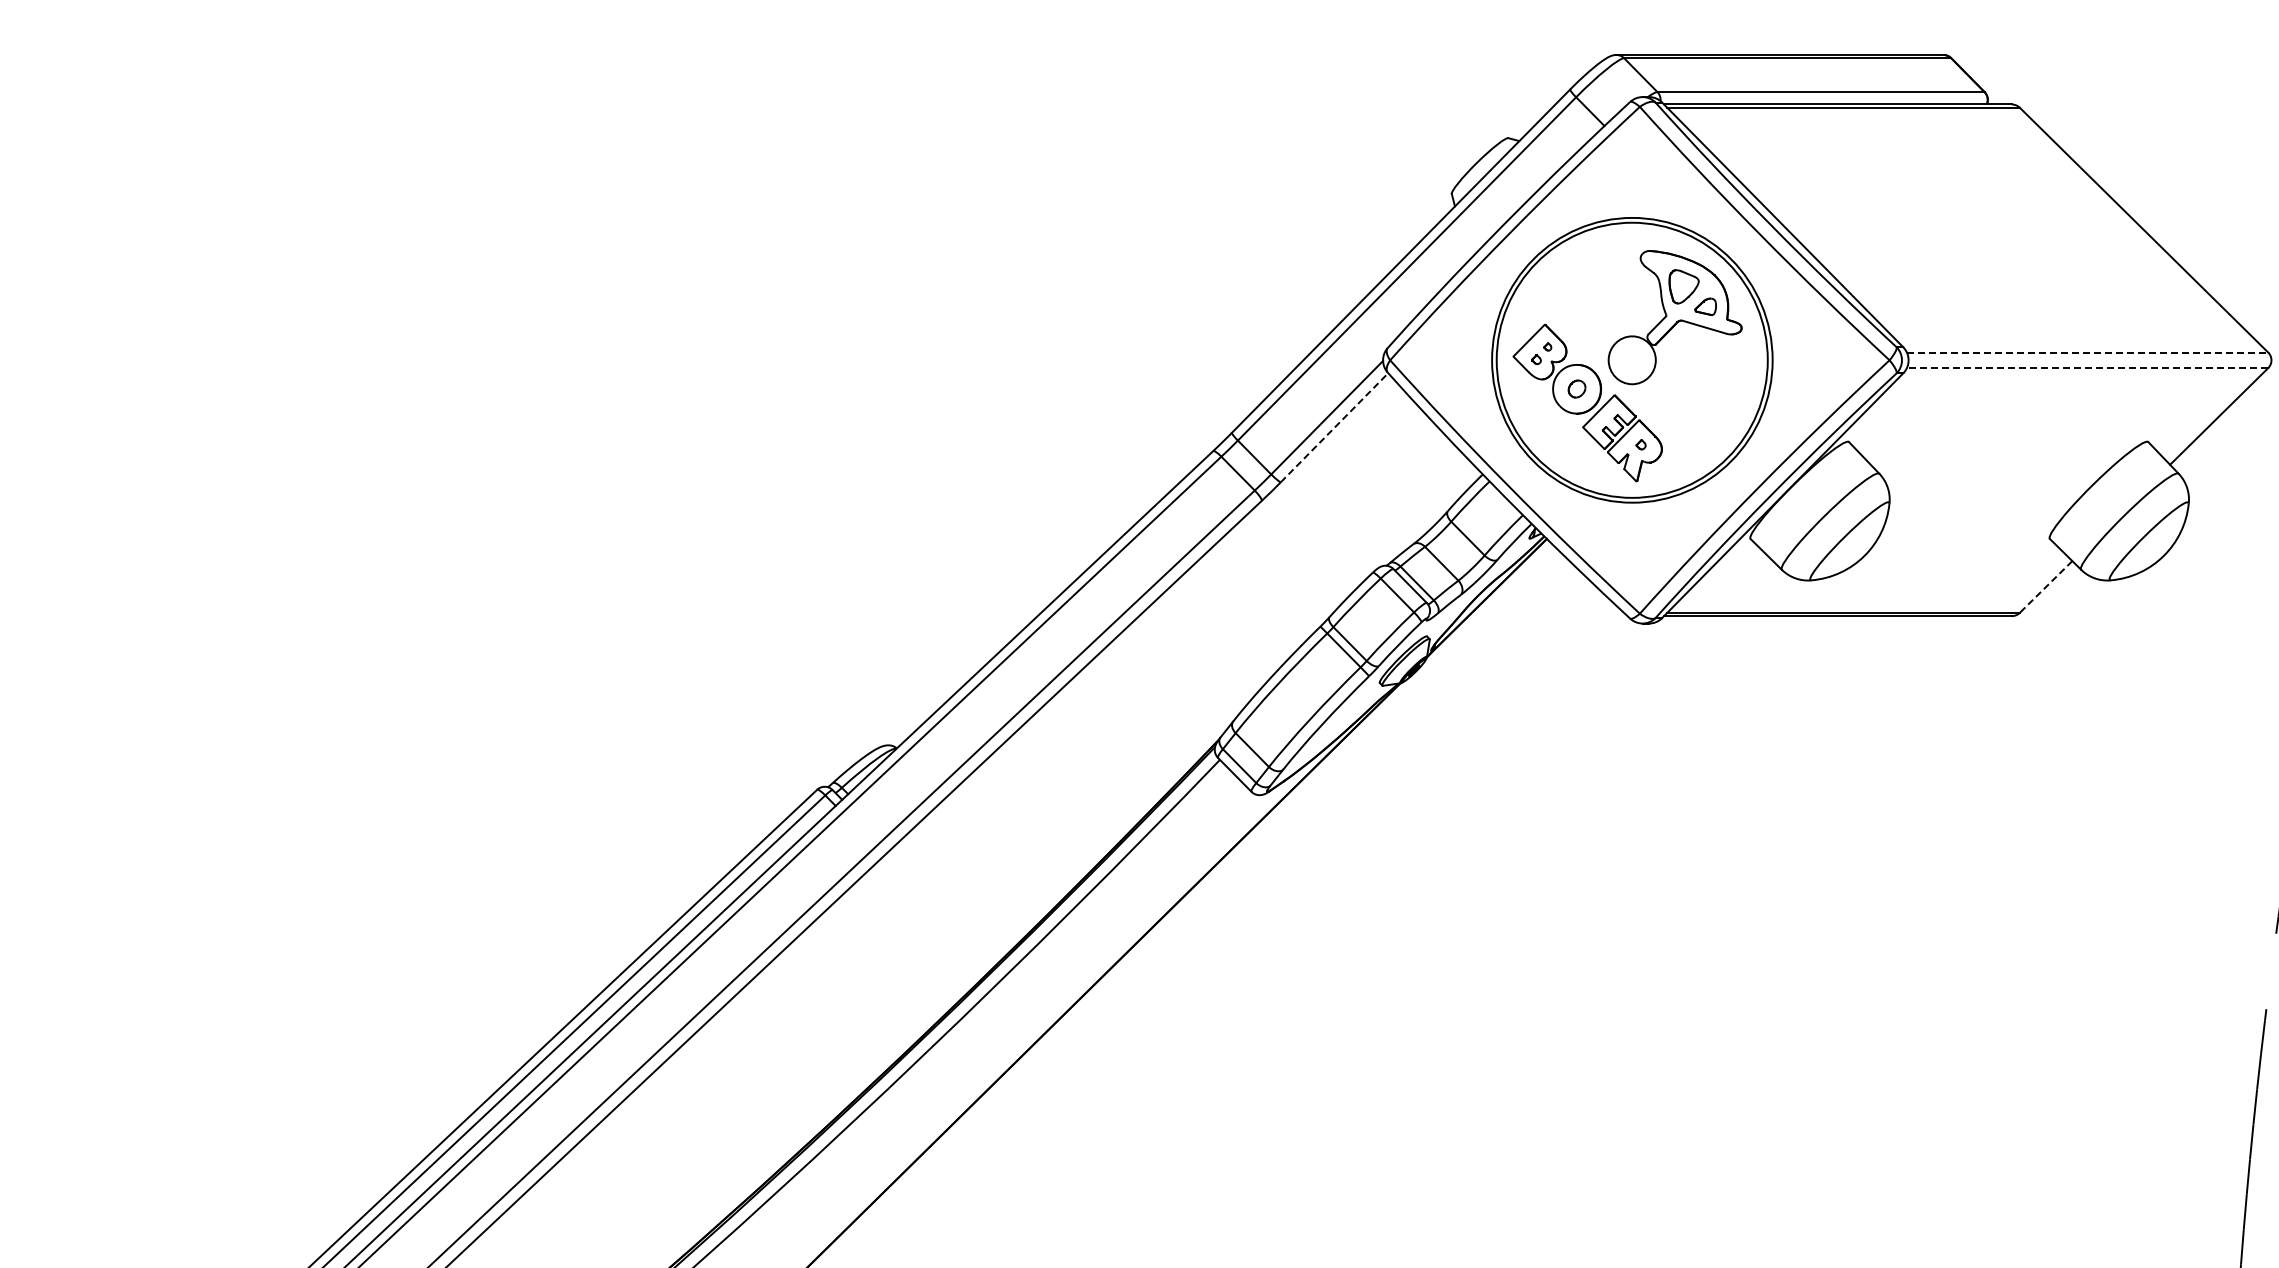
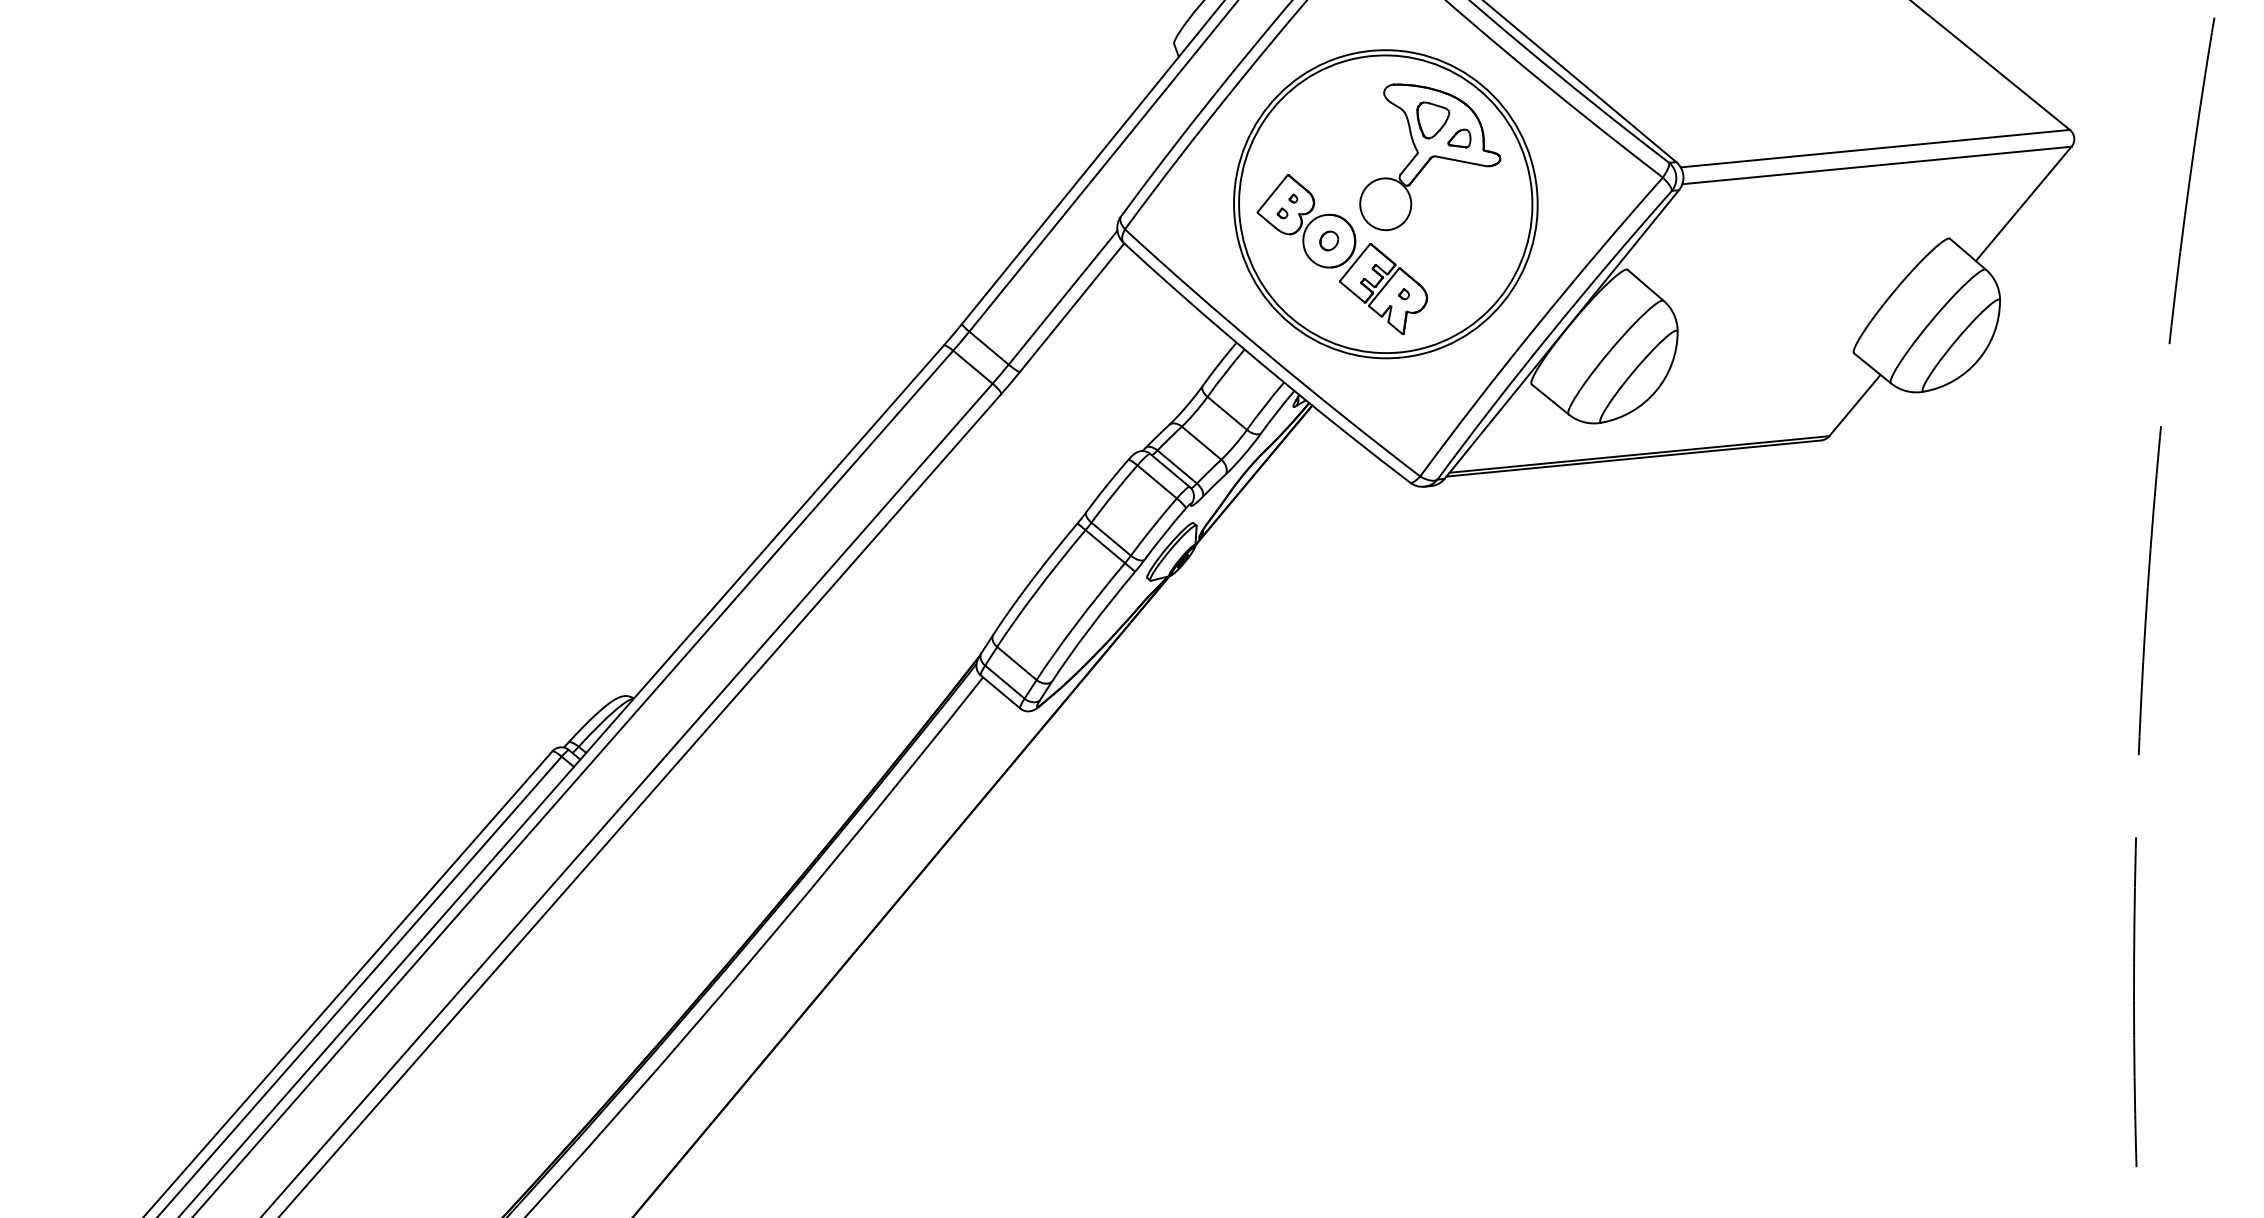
line: (2087, 352) -> (1875, 148), dashed -> solid
line: (2087, 368) -> (1876, 165), dashed -> solid
line: (1334, 427) -> (1071, 307), dashed -> solid
line: (2046, 587) -> (1855, 406), dashed -> solid

